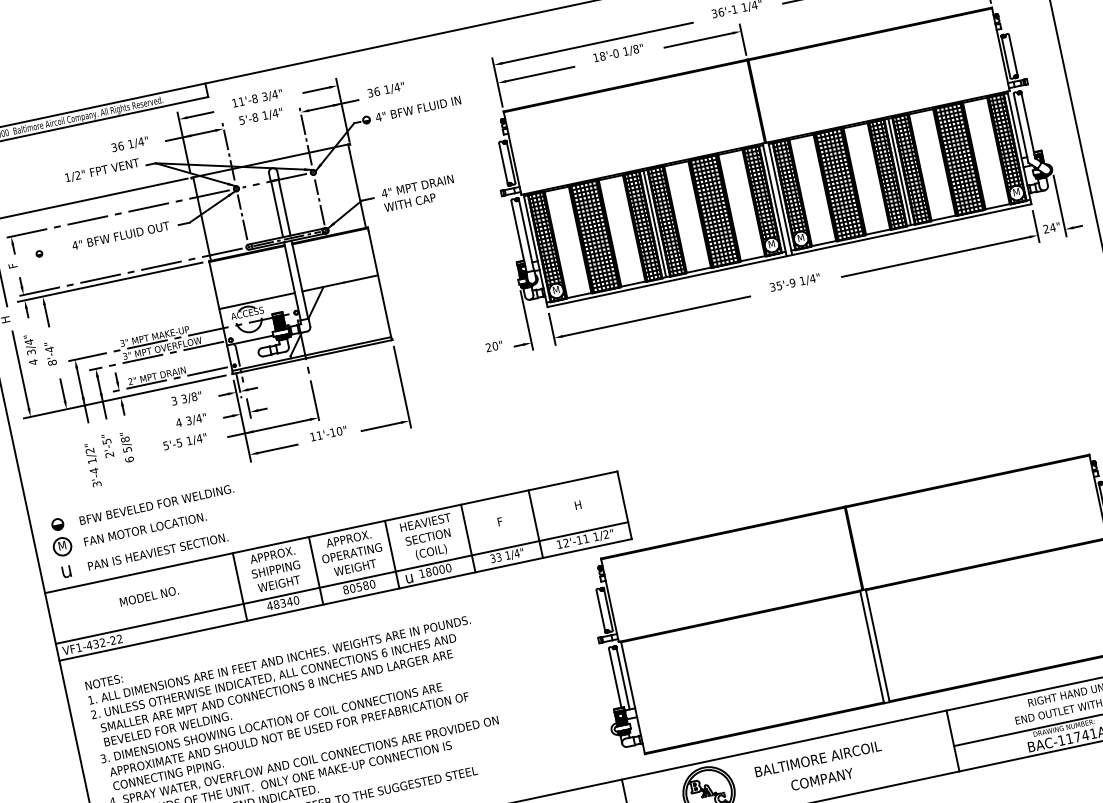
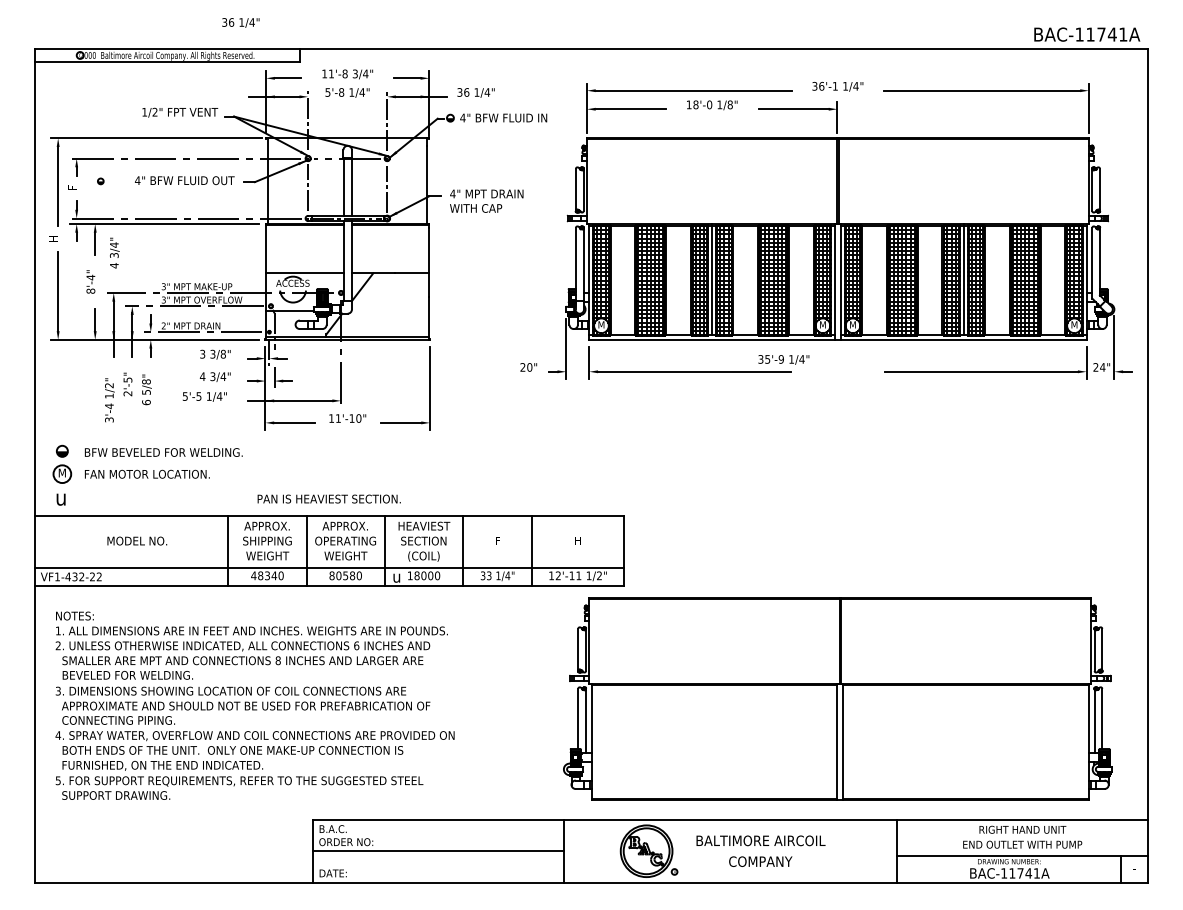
text: (129, 144) -> (240, 22), moved
text: (794, 282) -> (783, 359), moved
text: (30, 349) -> (114, 252), moved
text: (157, 551) -> (328, 498), moved

